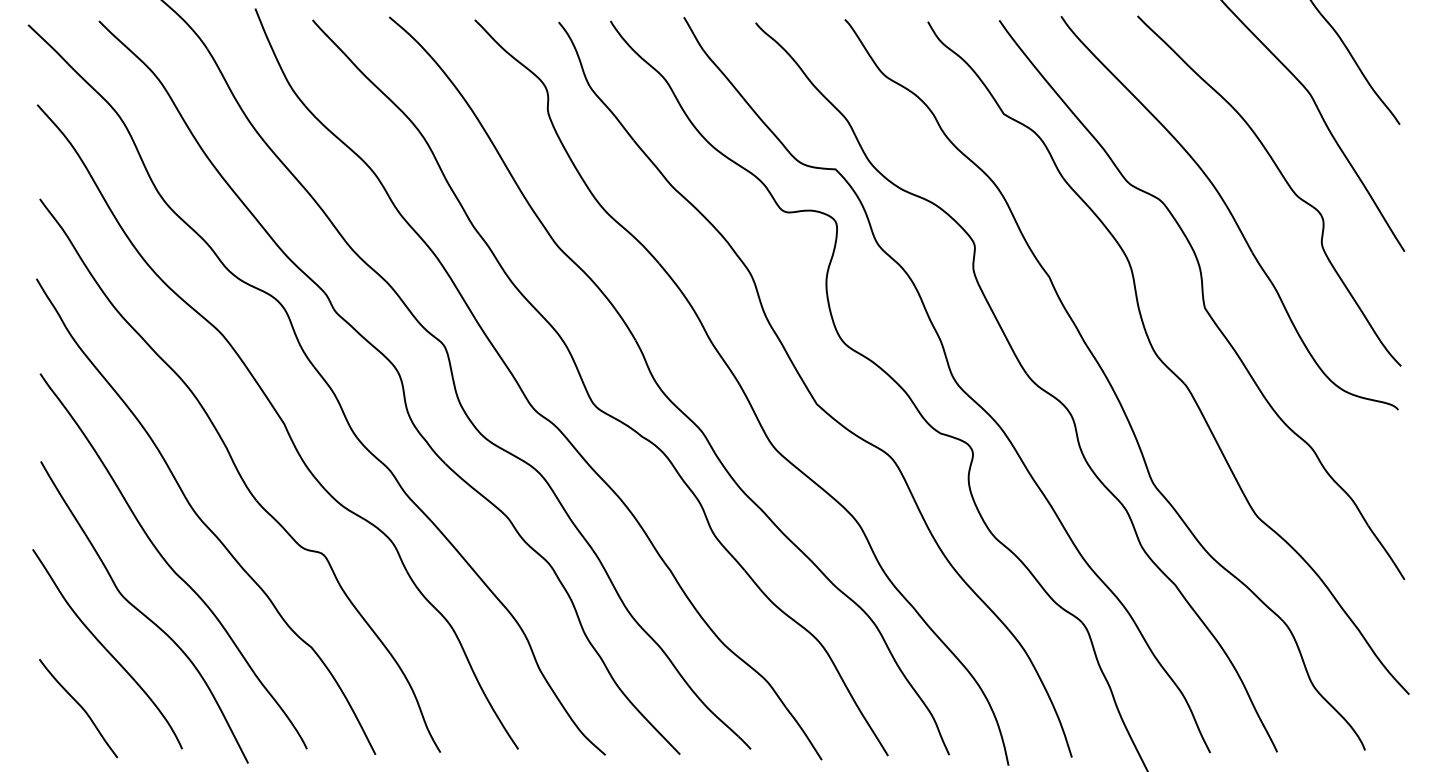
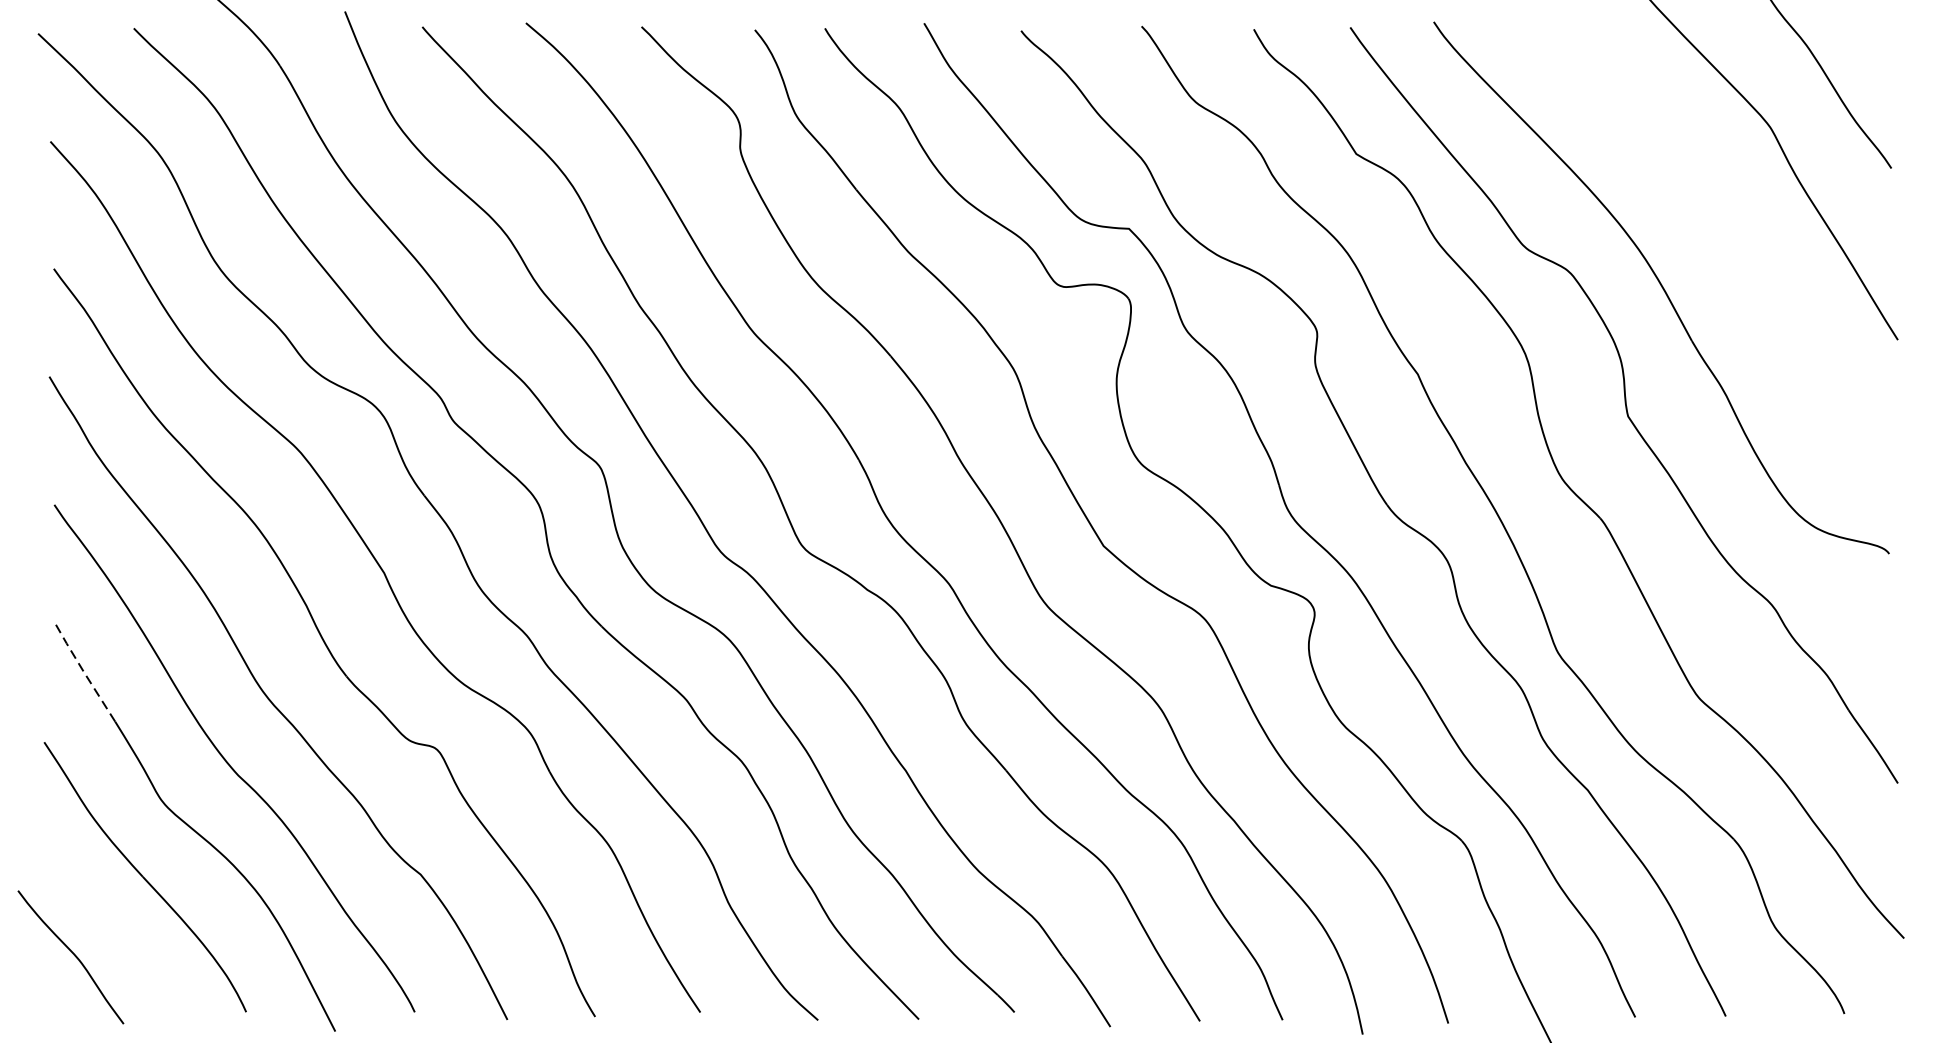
part: (1284, 180) -> (1735, 243), removed
line: (62, 497) -> (84, 672), solid -> dashed
curve: (79, 706) -> (72, 954), moved

